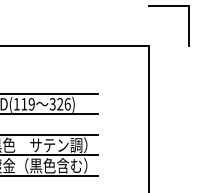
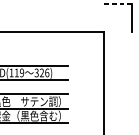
line: (169, 6) -> (118, 4), solid -> dashed

